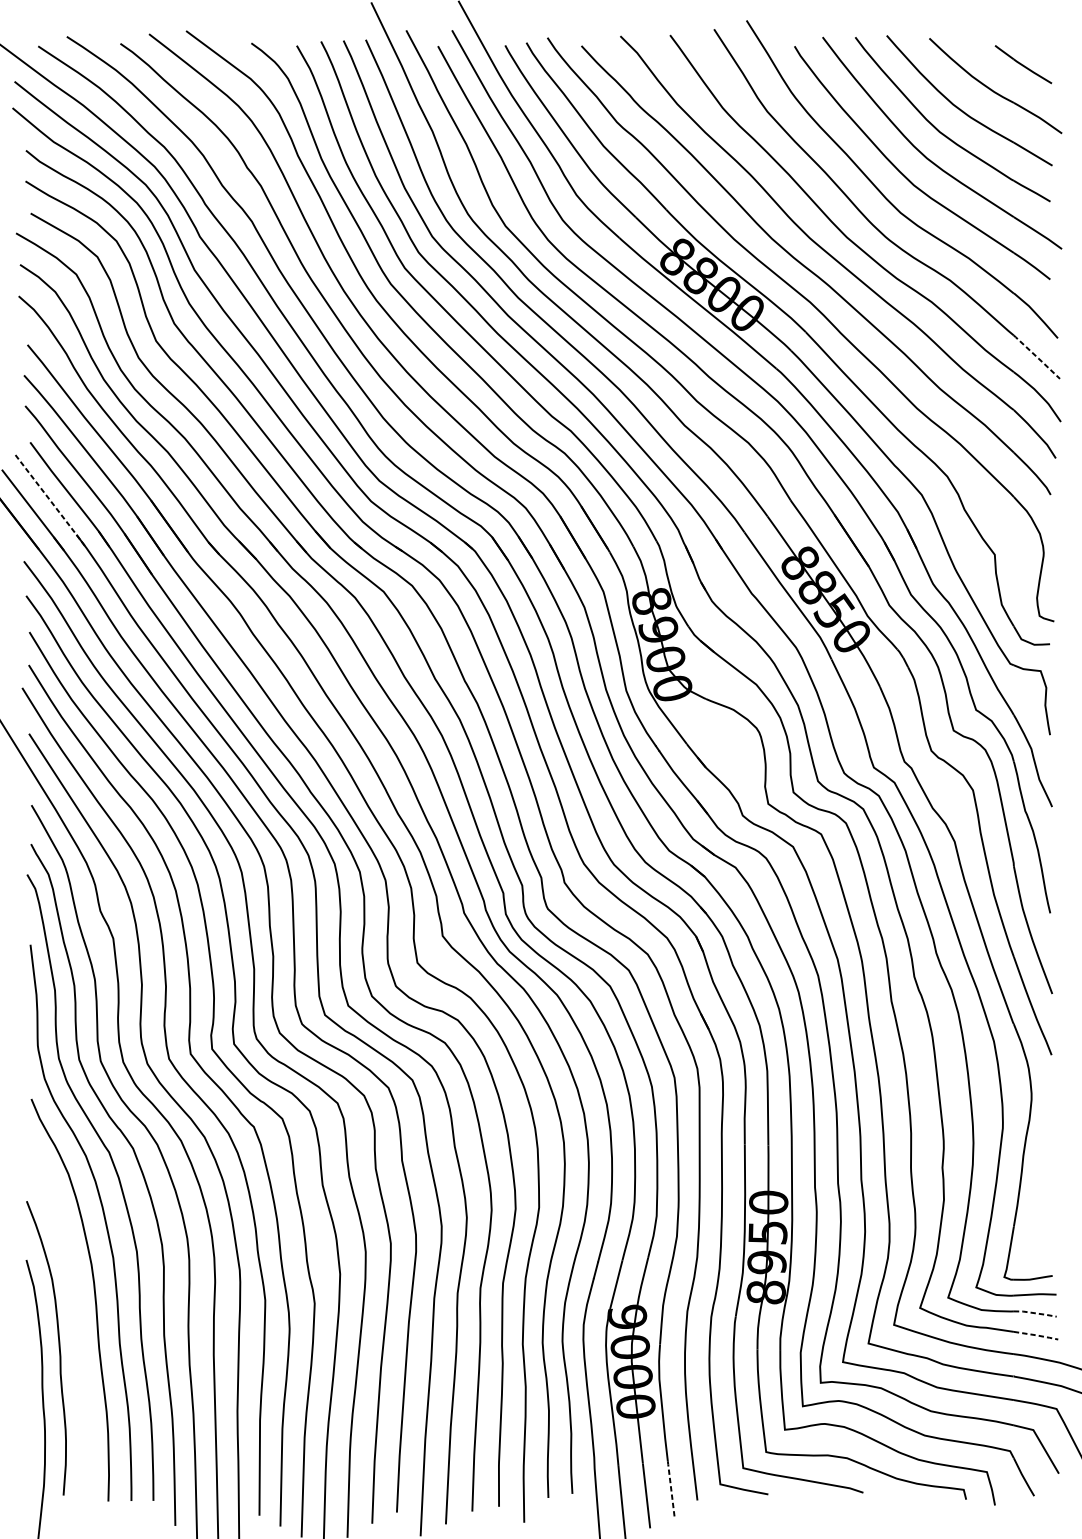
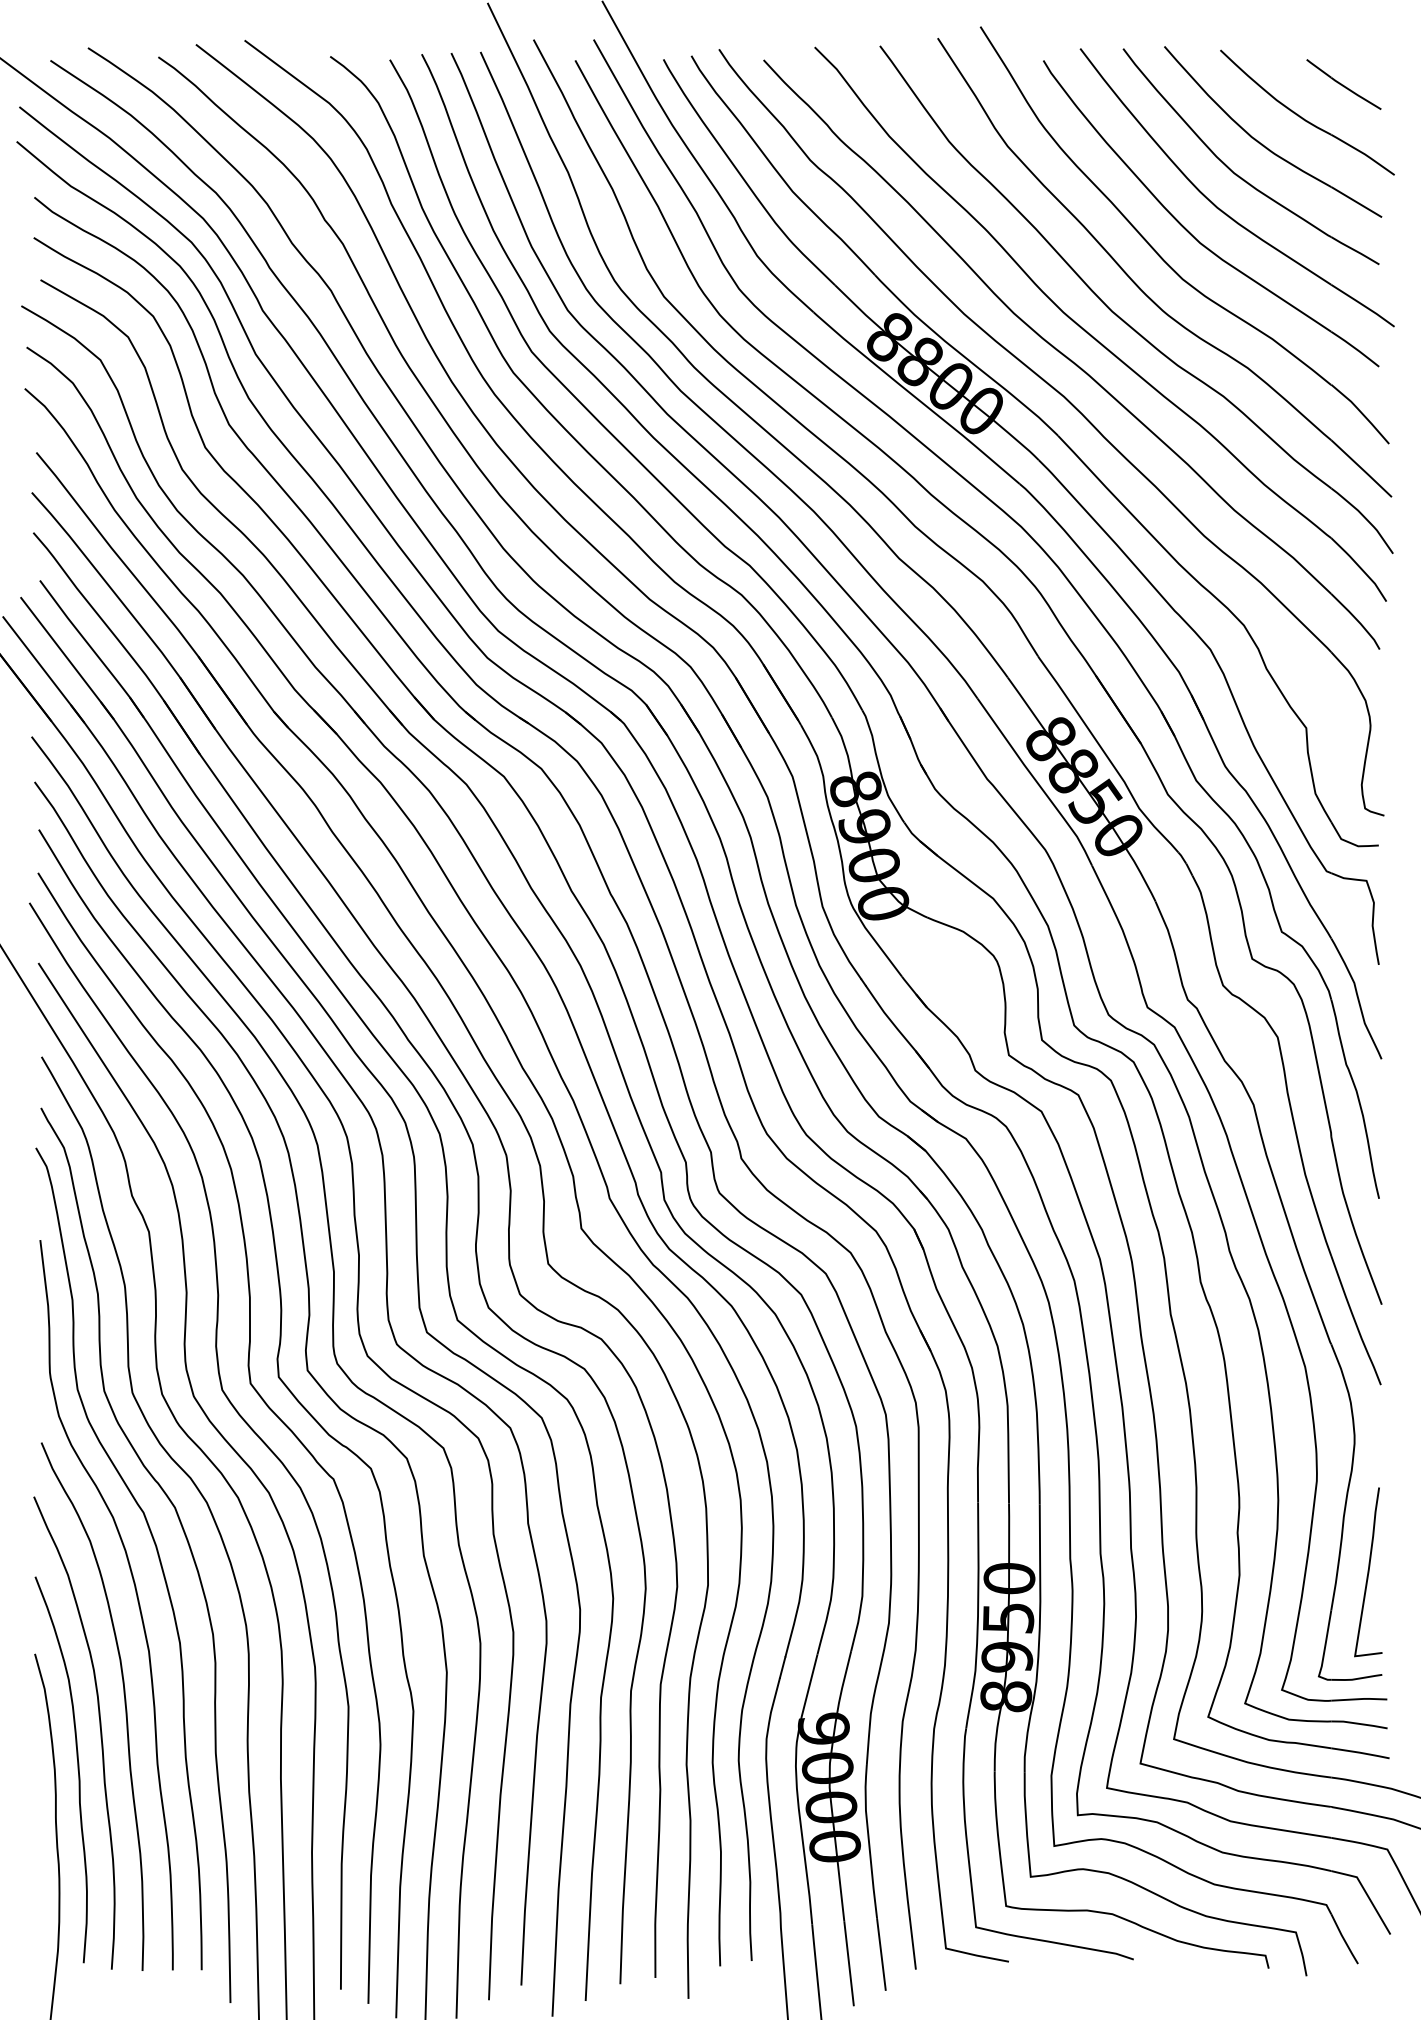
line: (1036, 357) -> (1361, 468), dashed -> solid
line: (51, 502) -> (67, 659), dashed -> solid
curve: (1042, 1197) -> (1368, 1572), added
line: (1036, 1313) -> (1360, 1724), dashed -> solid
curve: (75, 1316) -> (99, 1727), added
line: (1036, 1335) -> (1361, 1753), dashed -> solid
line: (671, 1488) -> (881, 1954), dashed -> solid

